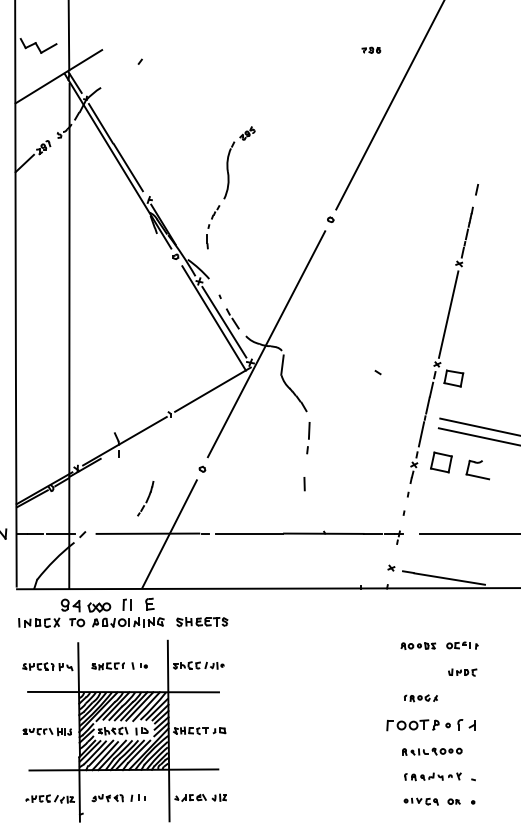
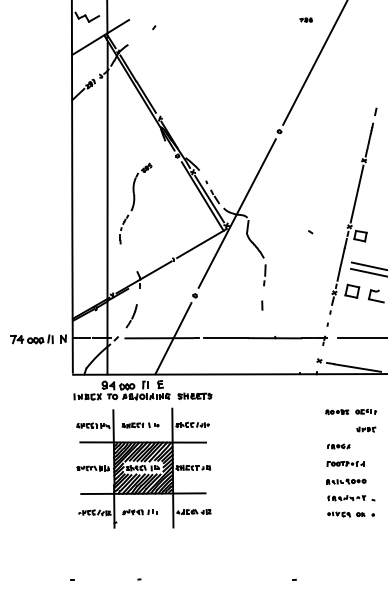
part: (230, 187) -> (135, 203), moved
part: (145, 499) -> (131, 316), moved
part: (431, 724) -> (345, 463), size x0.62

